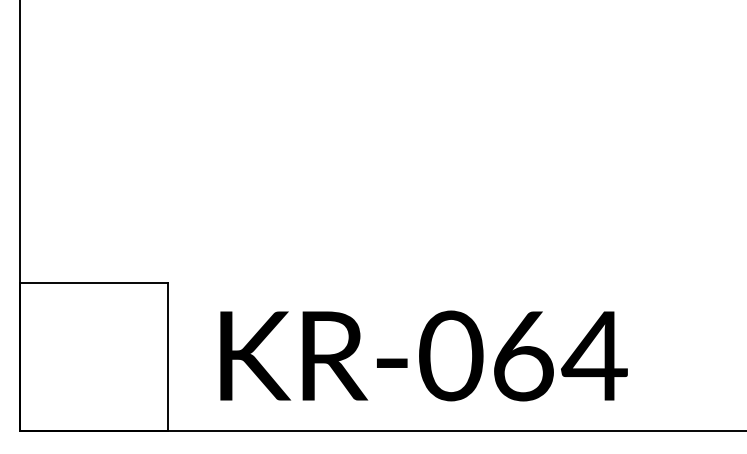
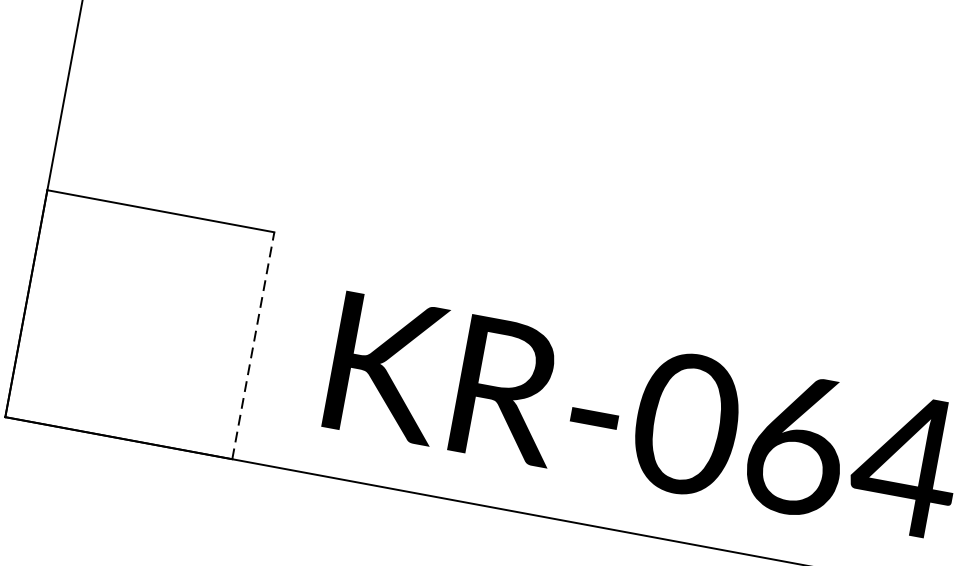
line: (168, 356) -> (254, 344), solid -> dashed

